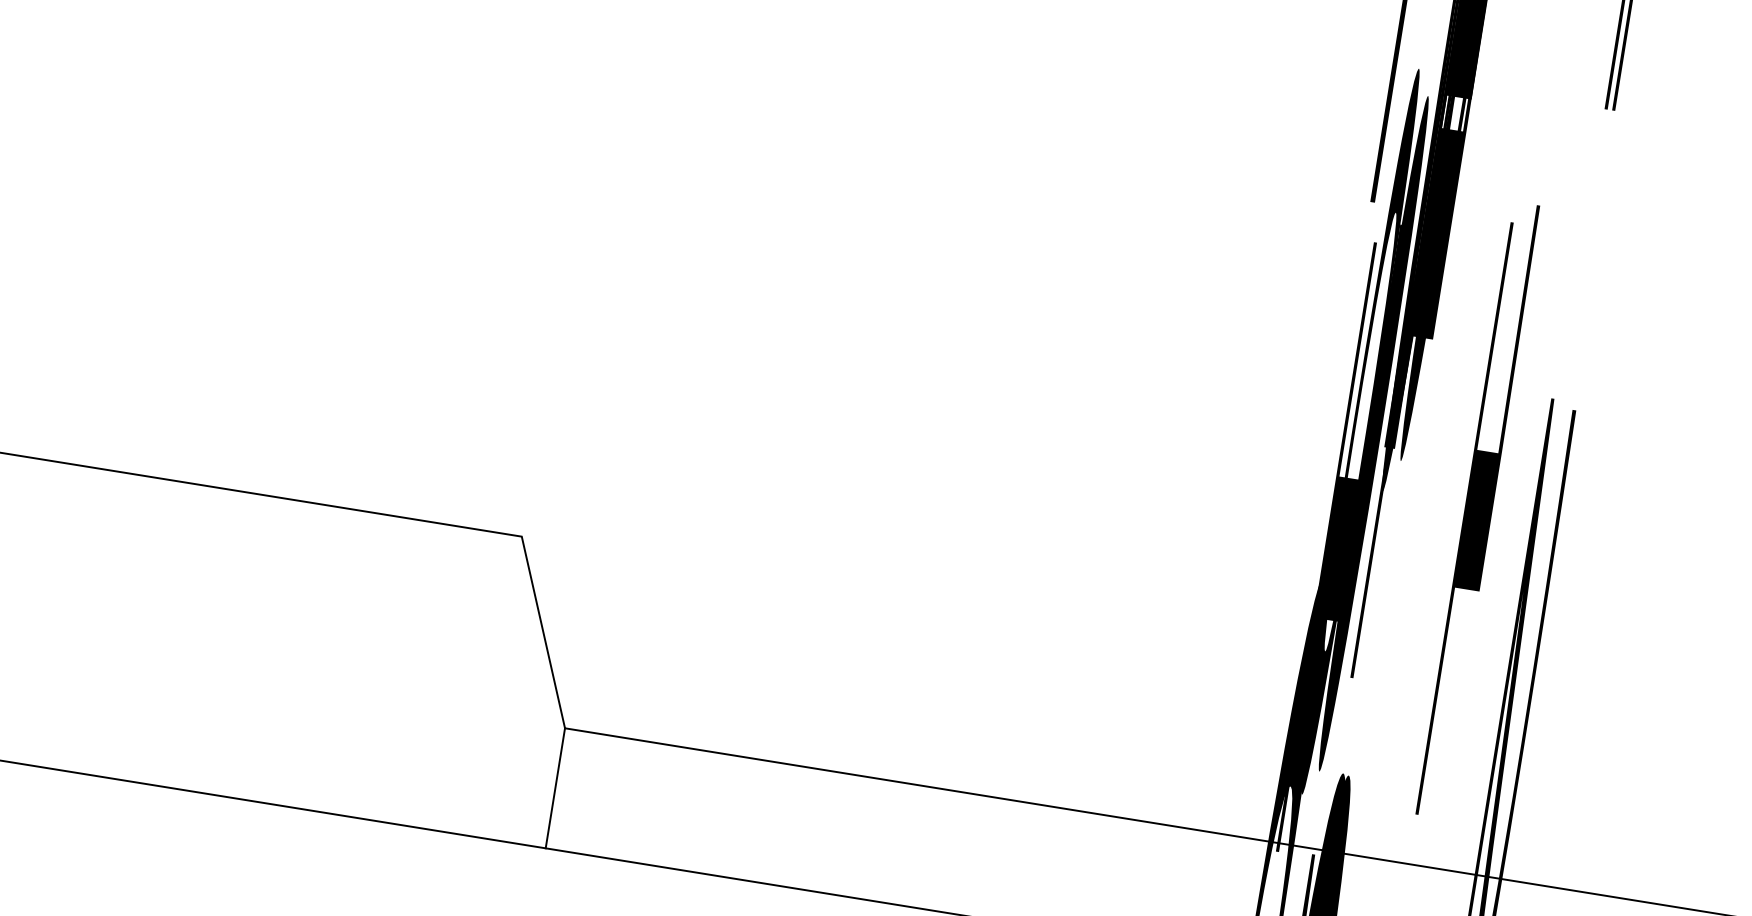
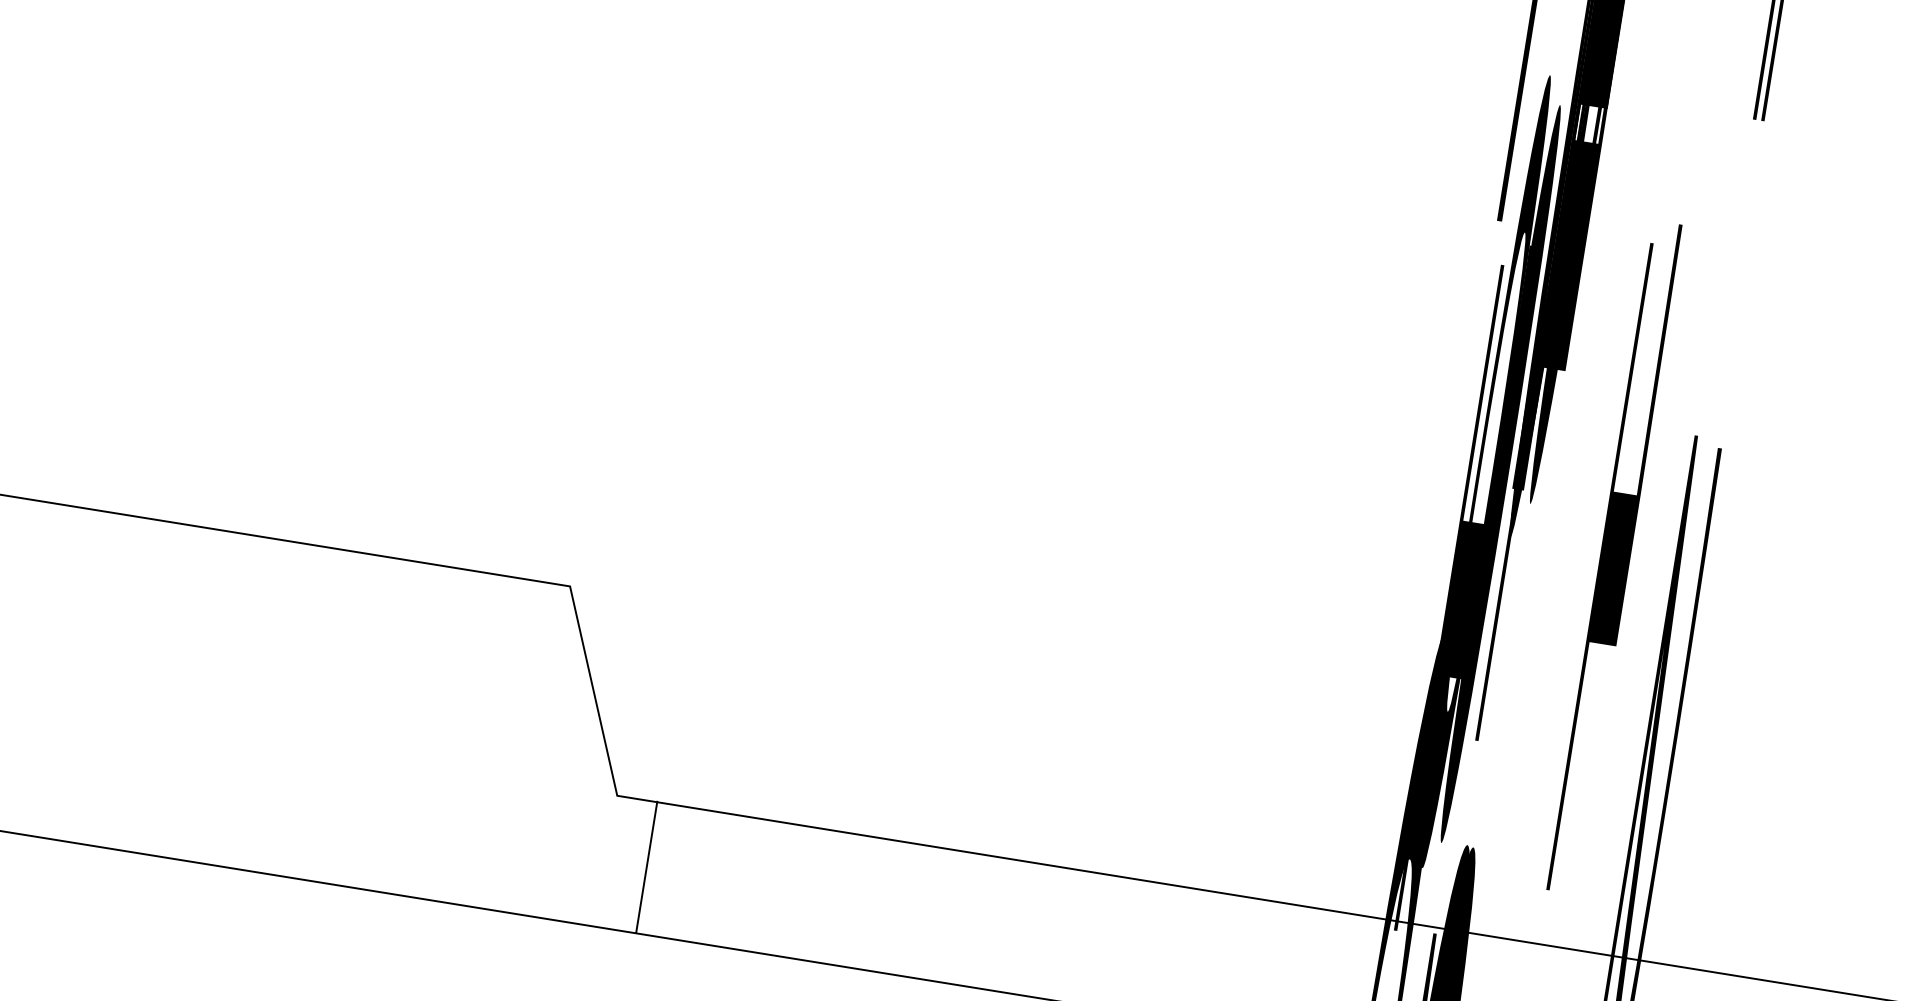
line: (555, 787) -> (646, 866), moved

